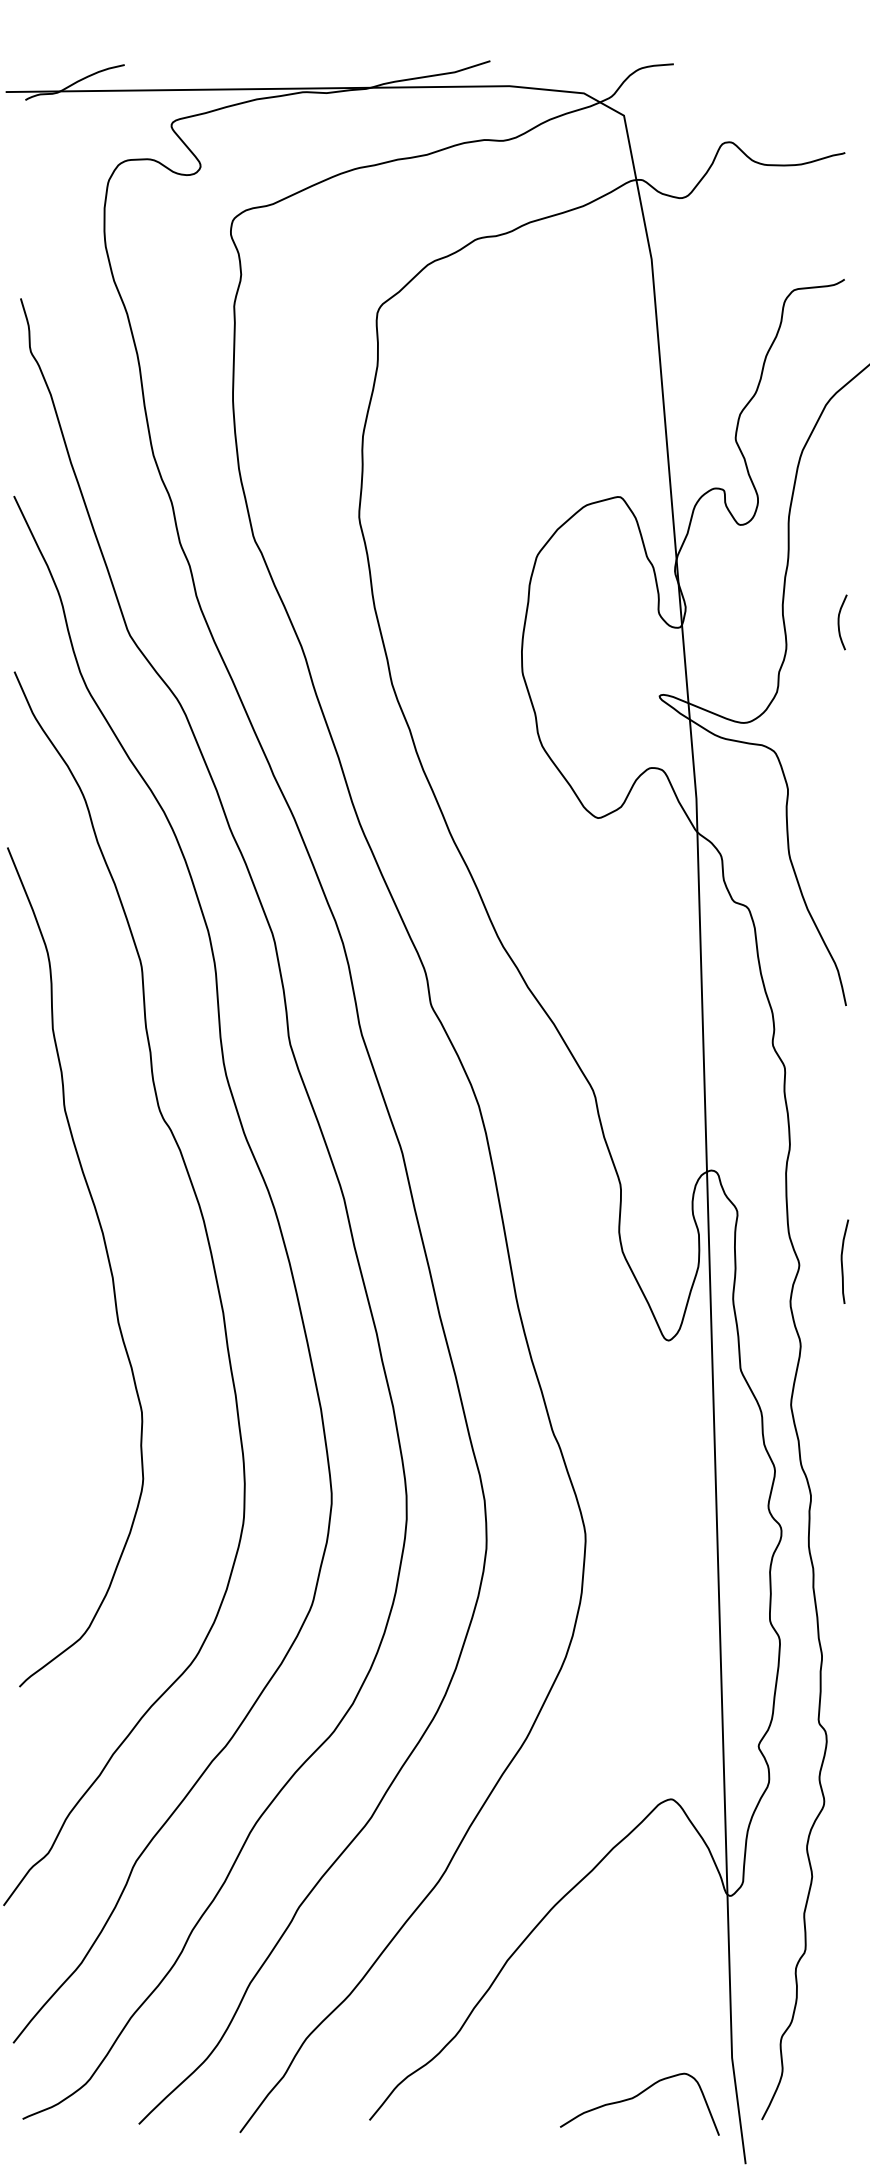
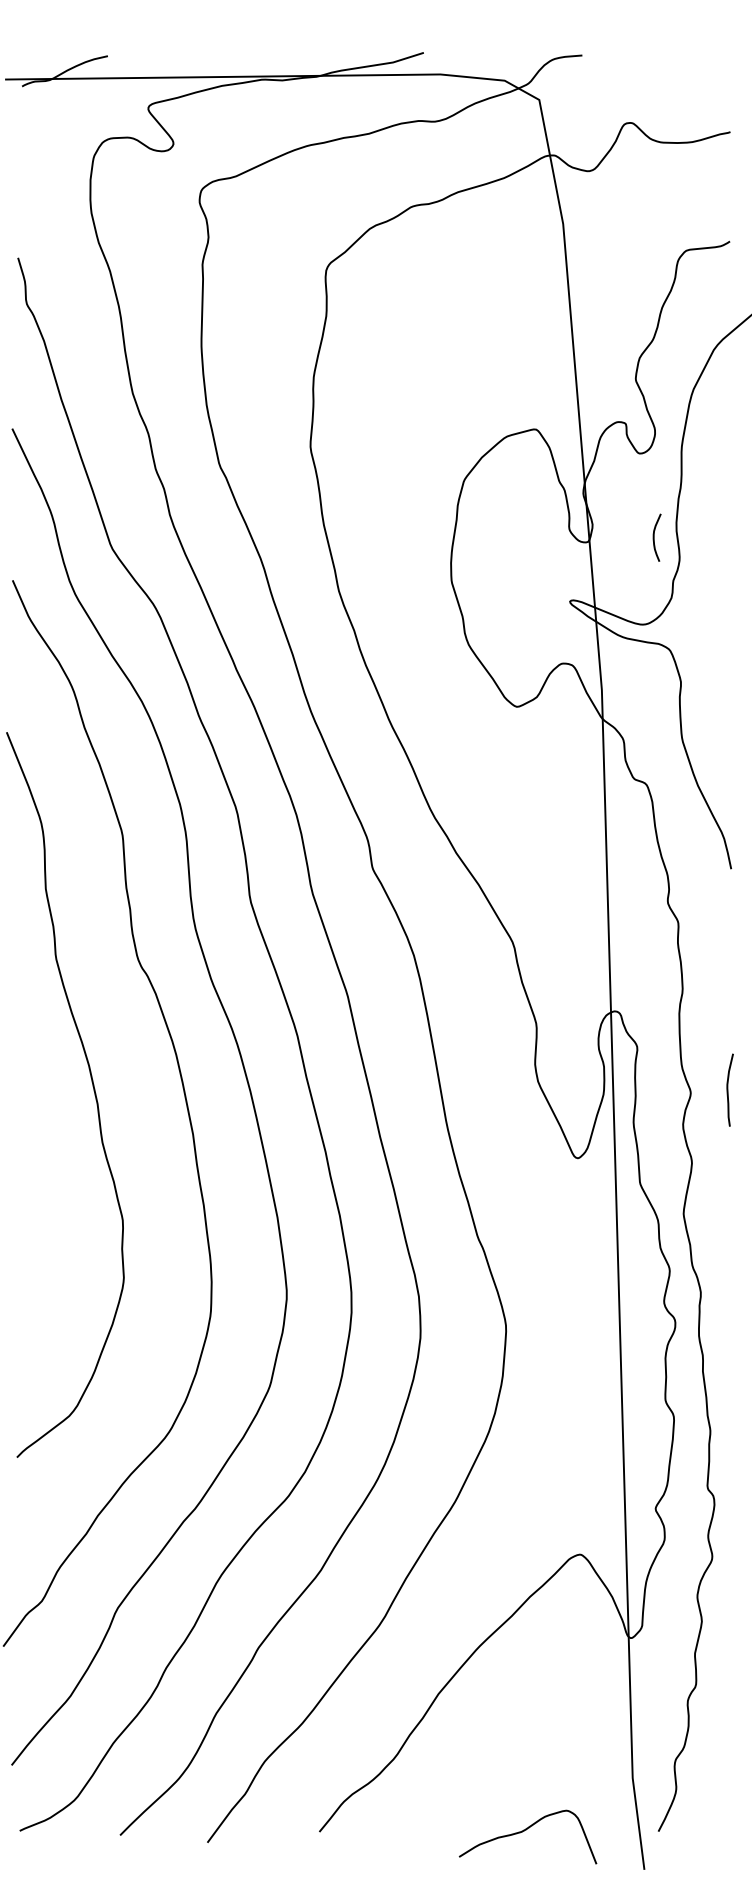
curve: (839, 622) -> (654, 537), moved
curve: (635, 2097) -> (524, 1831), moved

